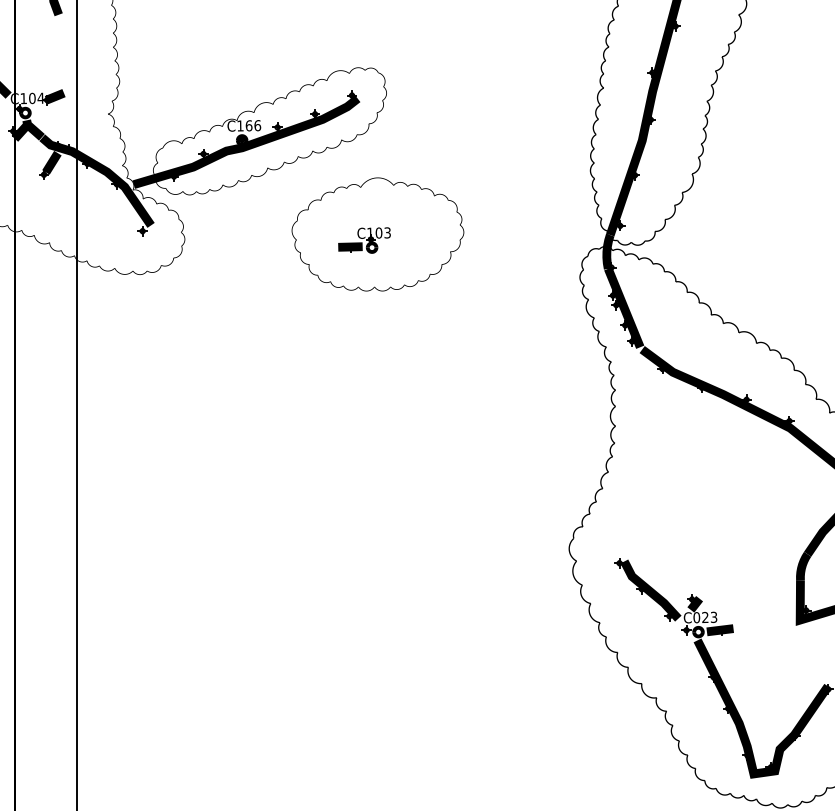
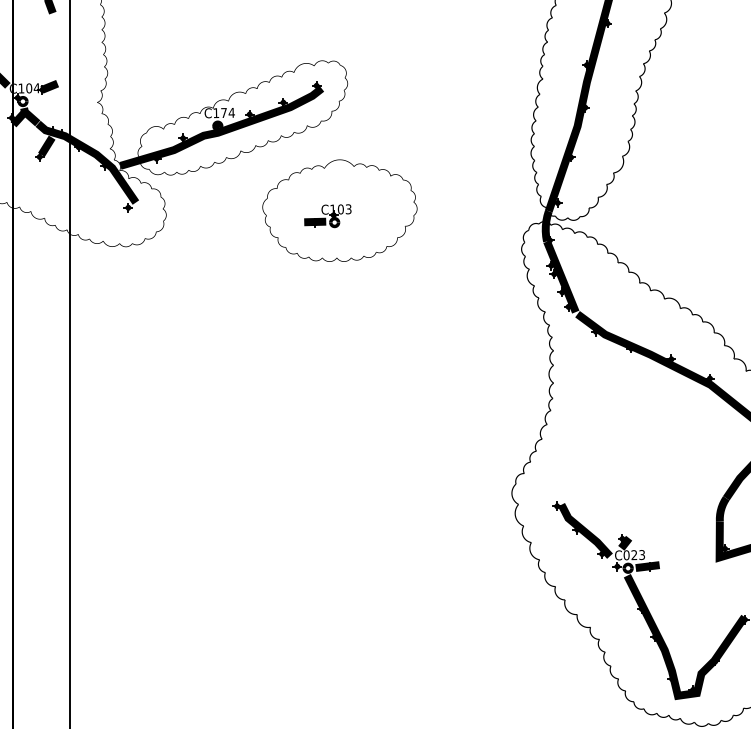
text: (252, 125) -> (227, 112), C166 -> C174

